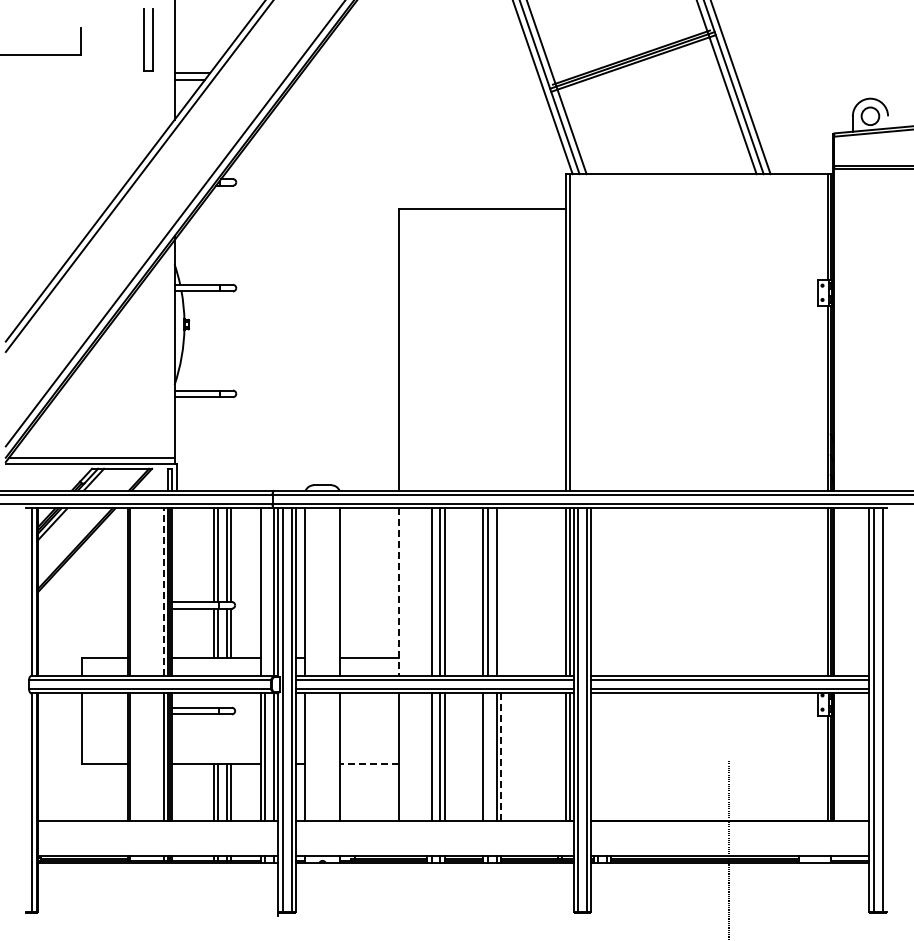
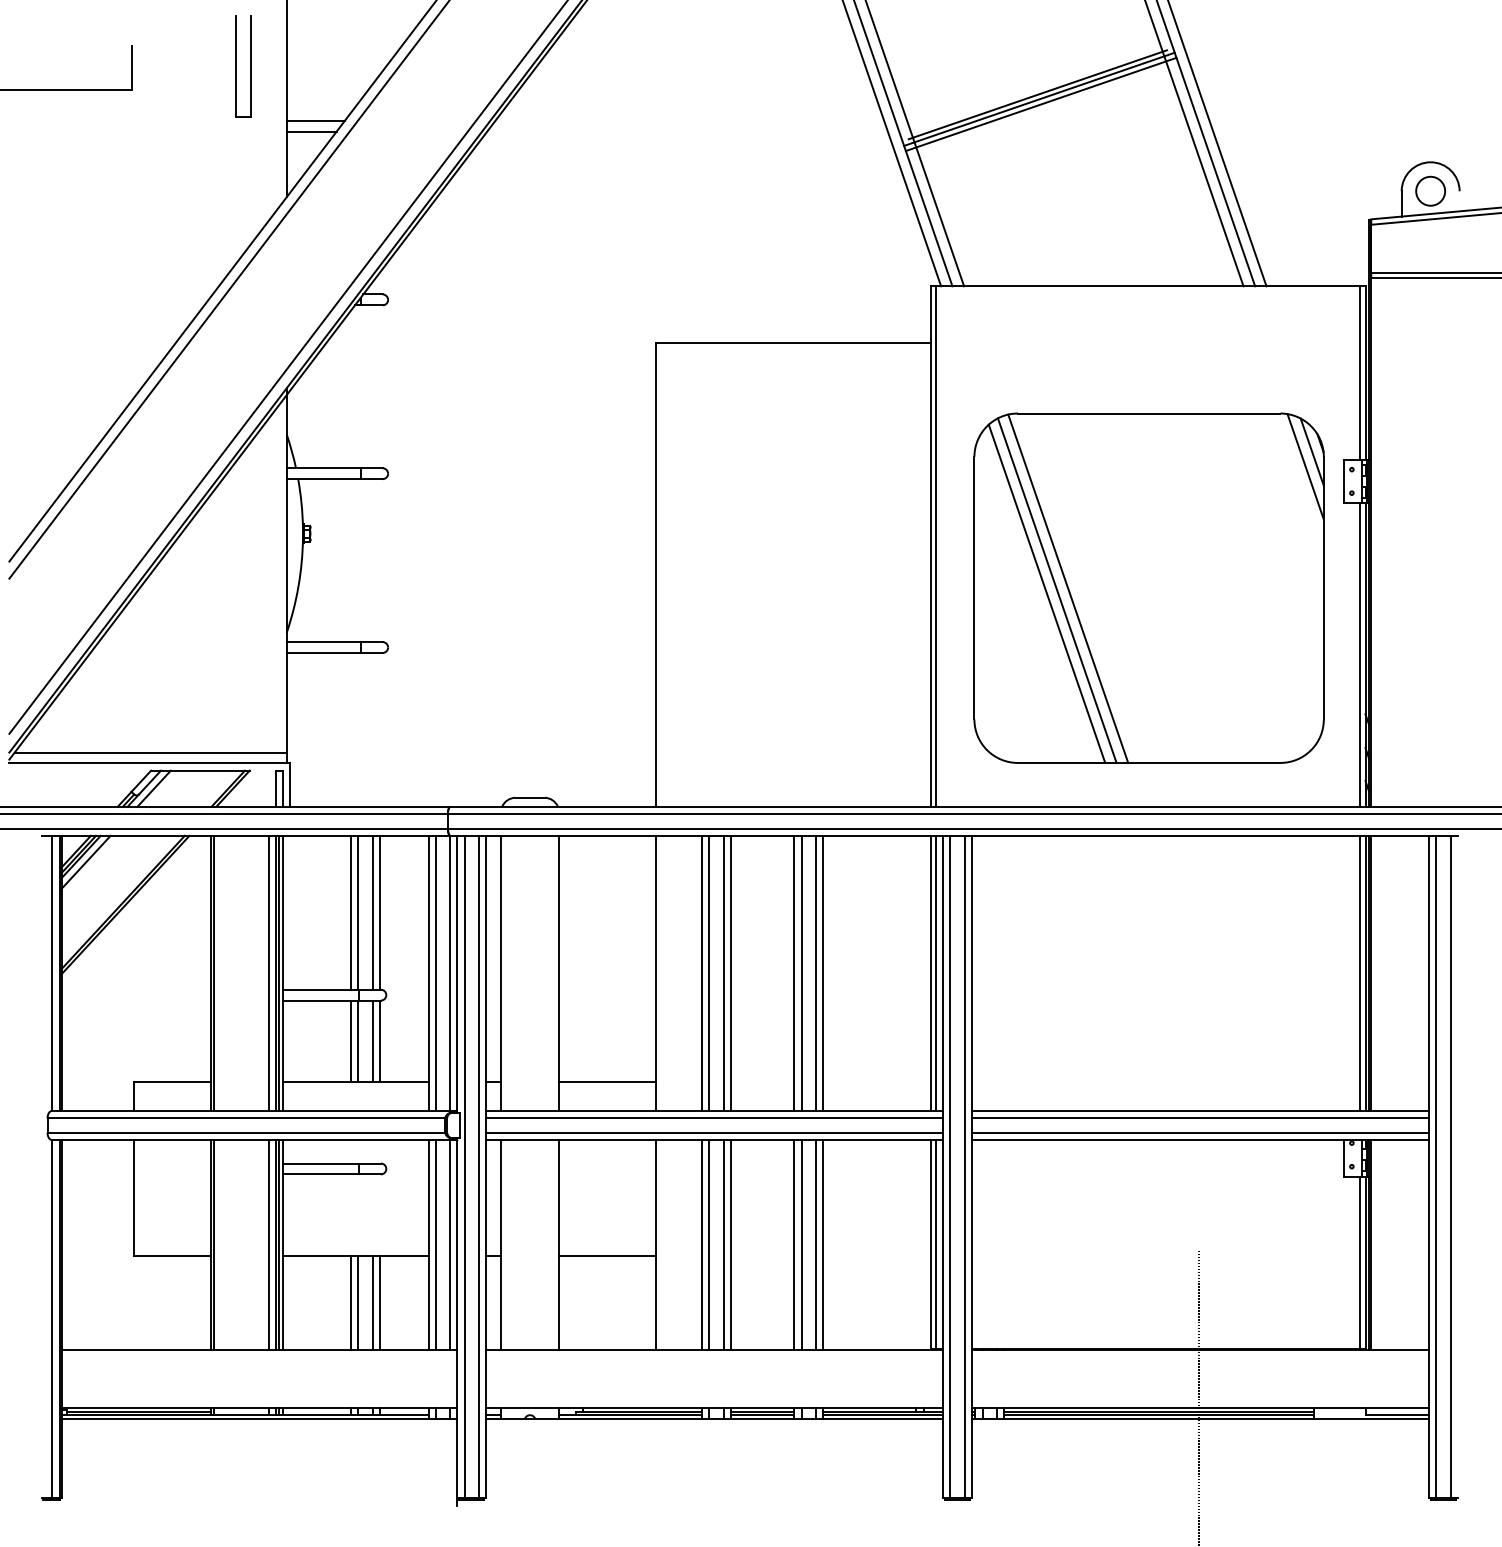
part: (699, 357) -> (1149, 587), added
line: (265, 591) -> (436, 972), added
line: (427, 591) -> (702, 972), added
line: (501, 591) -> (824, 972), added
line: (163, 592) -> (268, 974), dashed -> solid
line: (399, 592) -> (656, 974), dashed -> solid
line: (427, 757) -> (702, 1245), added
line: (487, 757) -> (801, 1245), added
line: (501, 757) -> (824, 1245), dashed -> solid
line: (369, 763) -> (607, 1255), dashed -> solid

